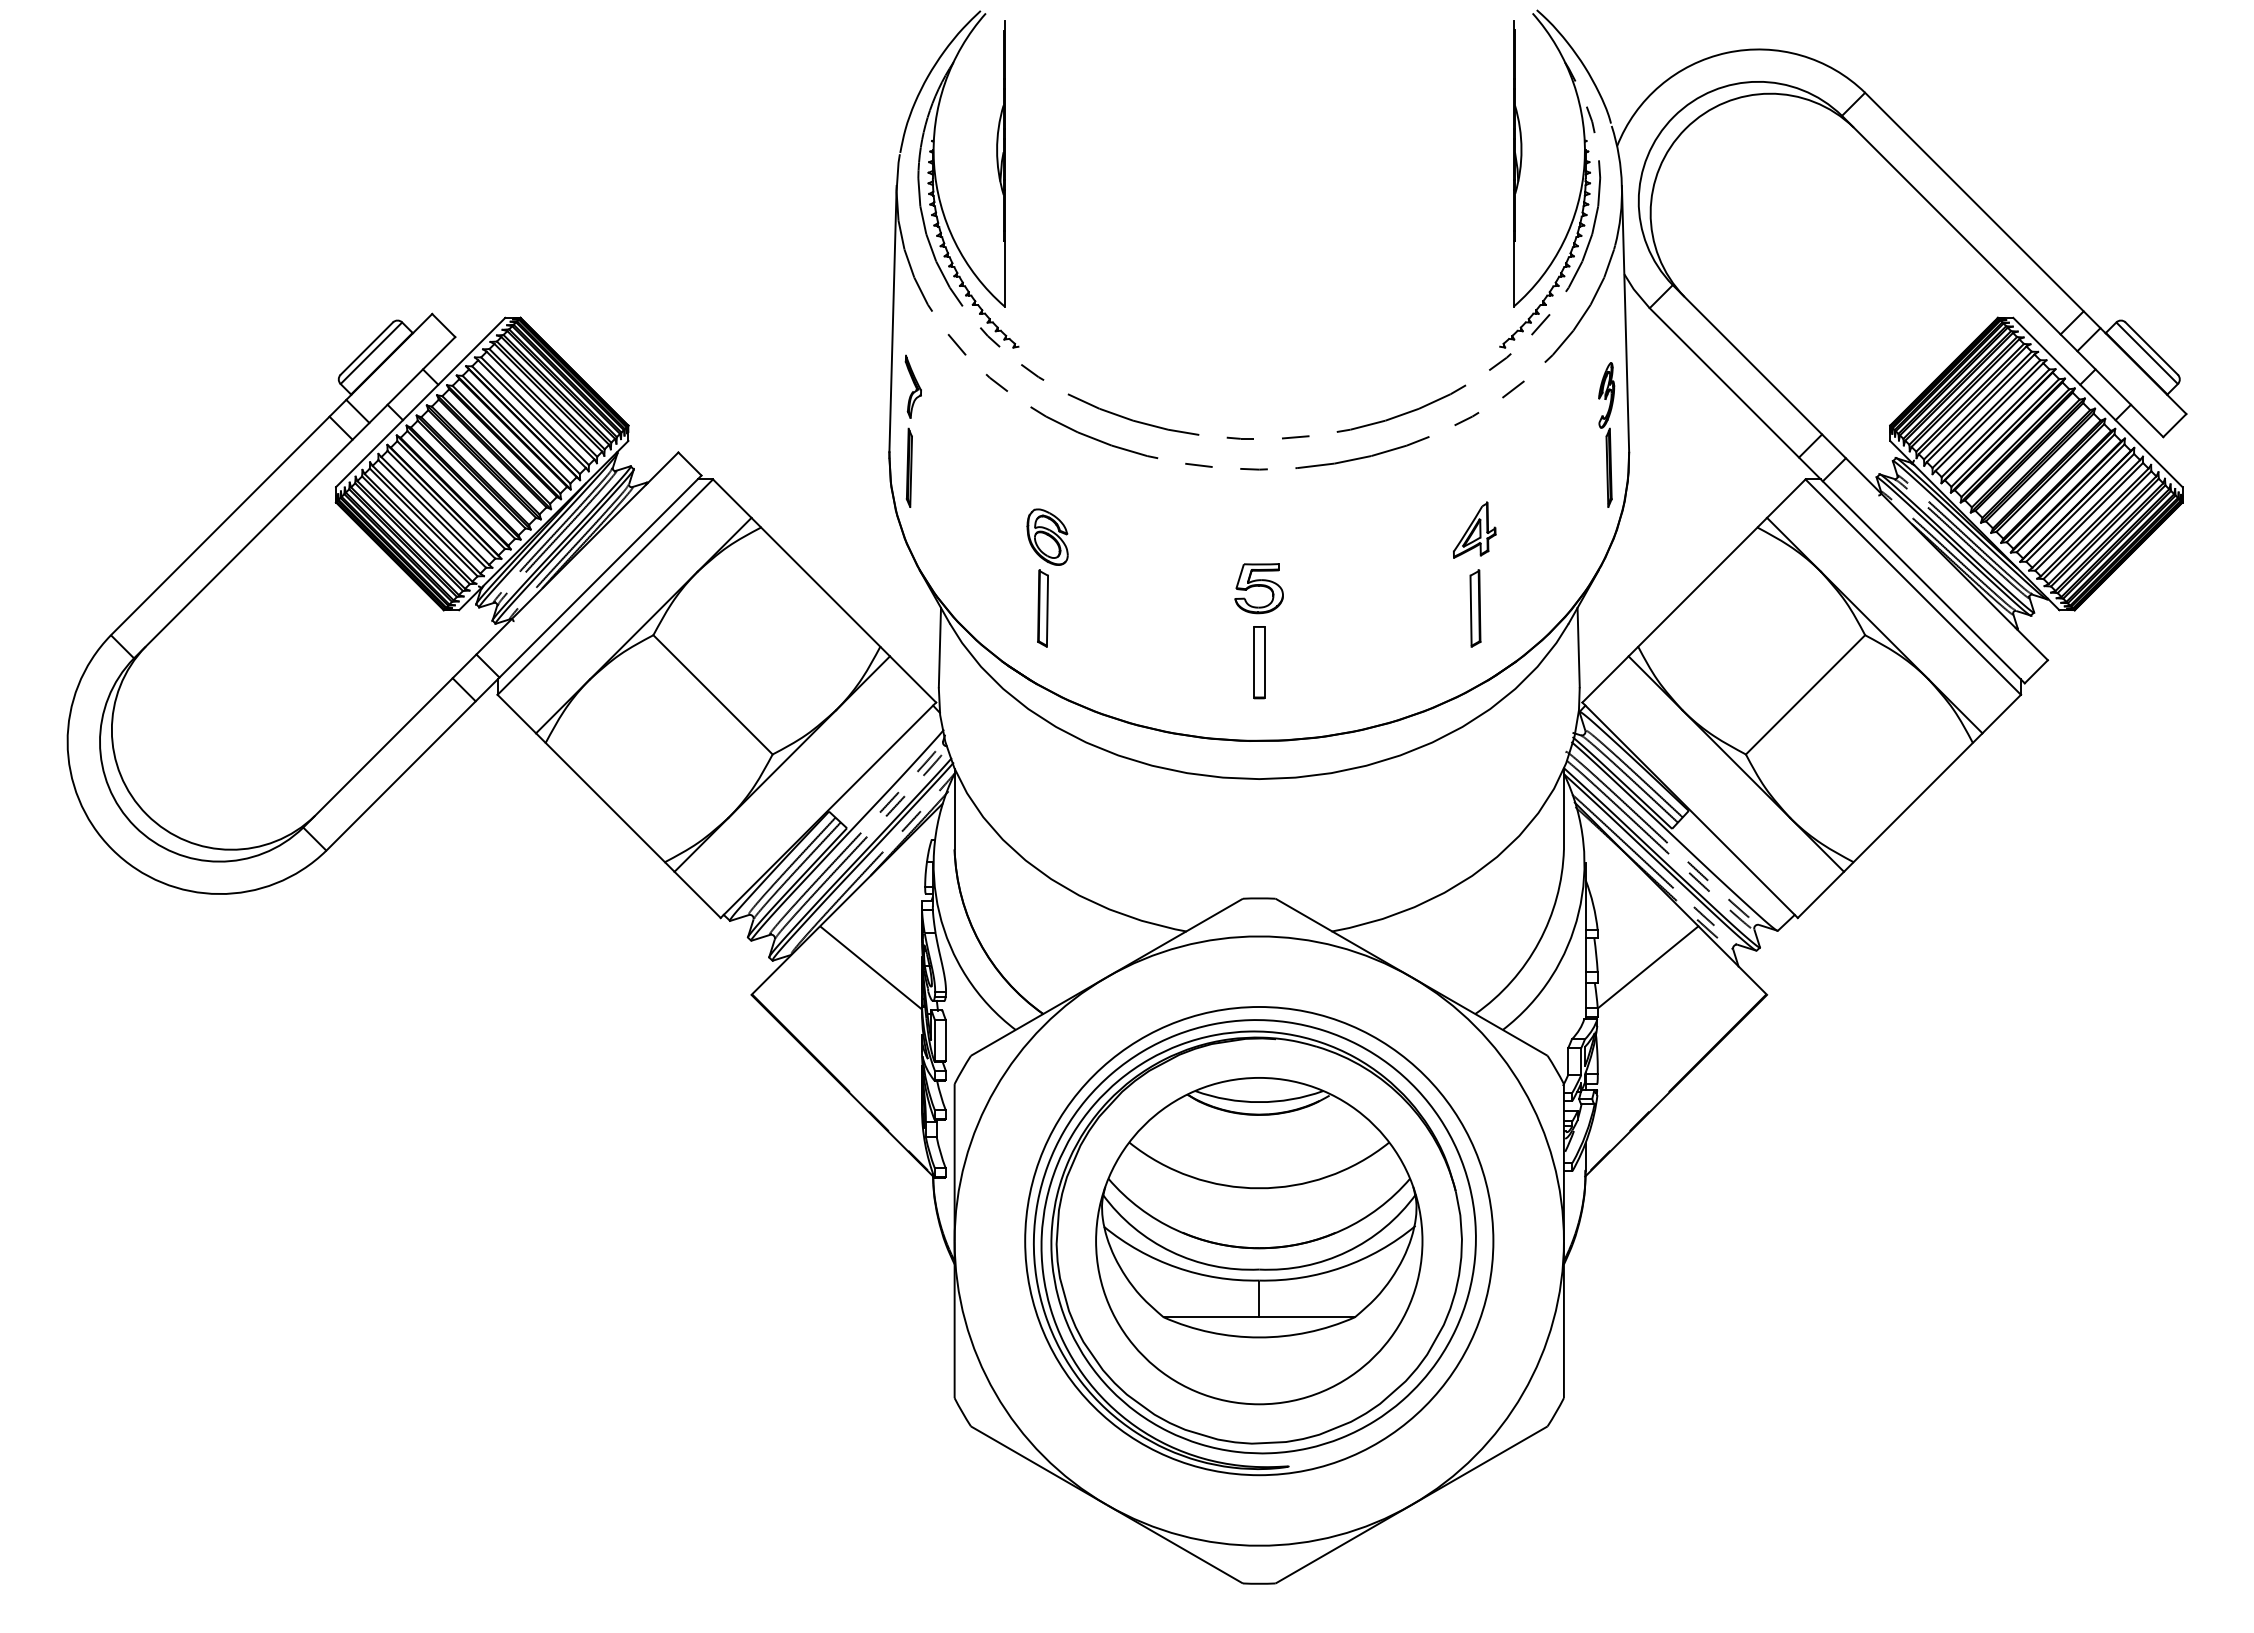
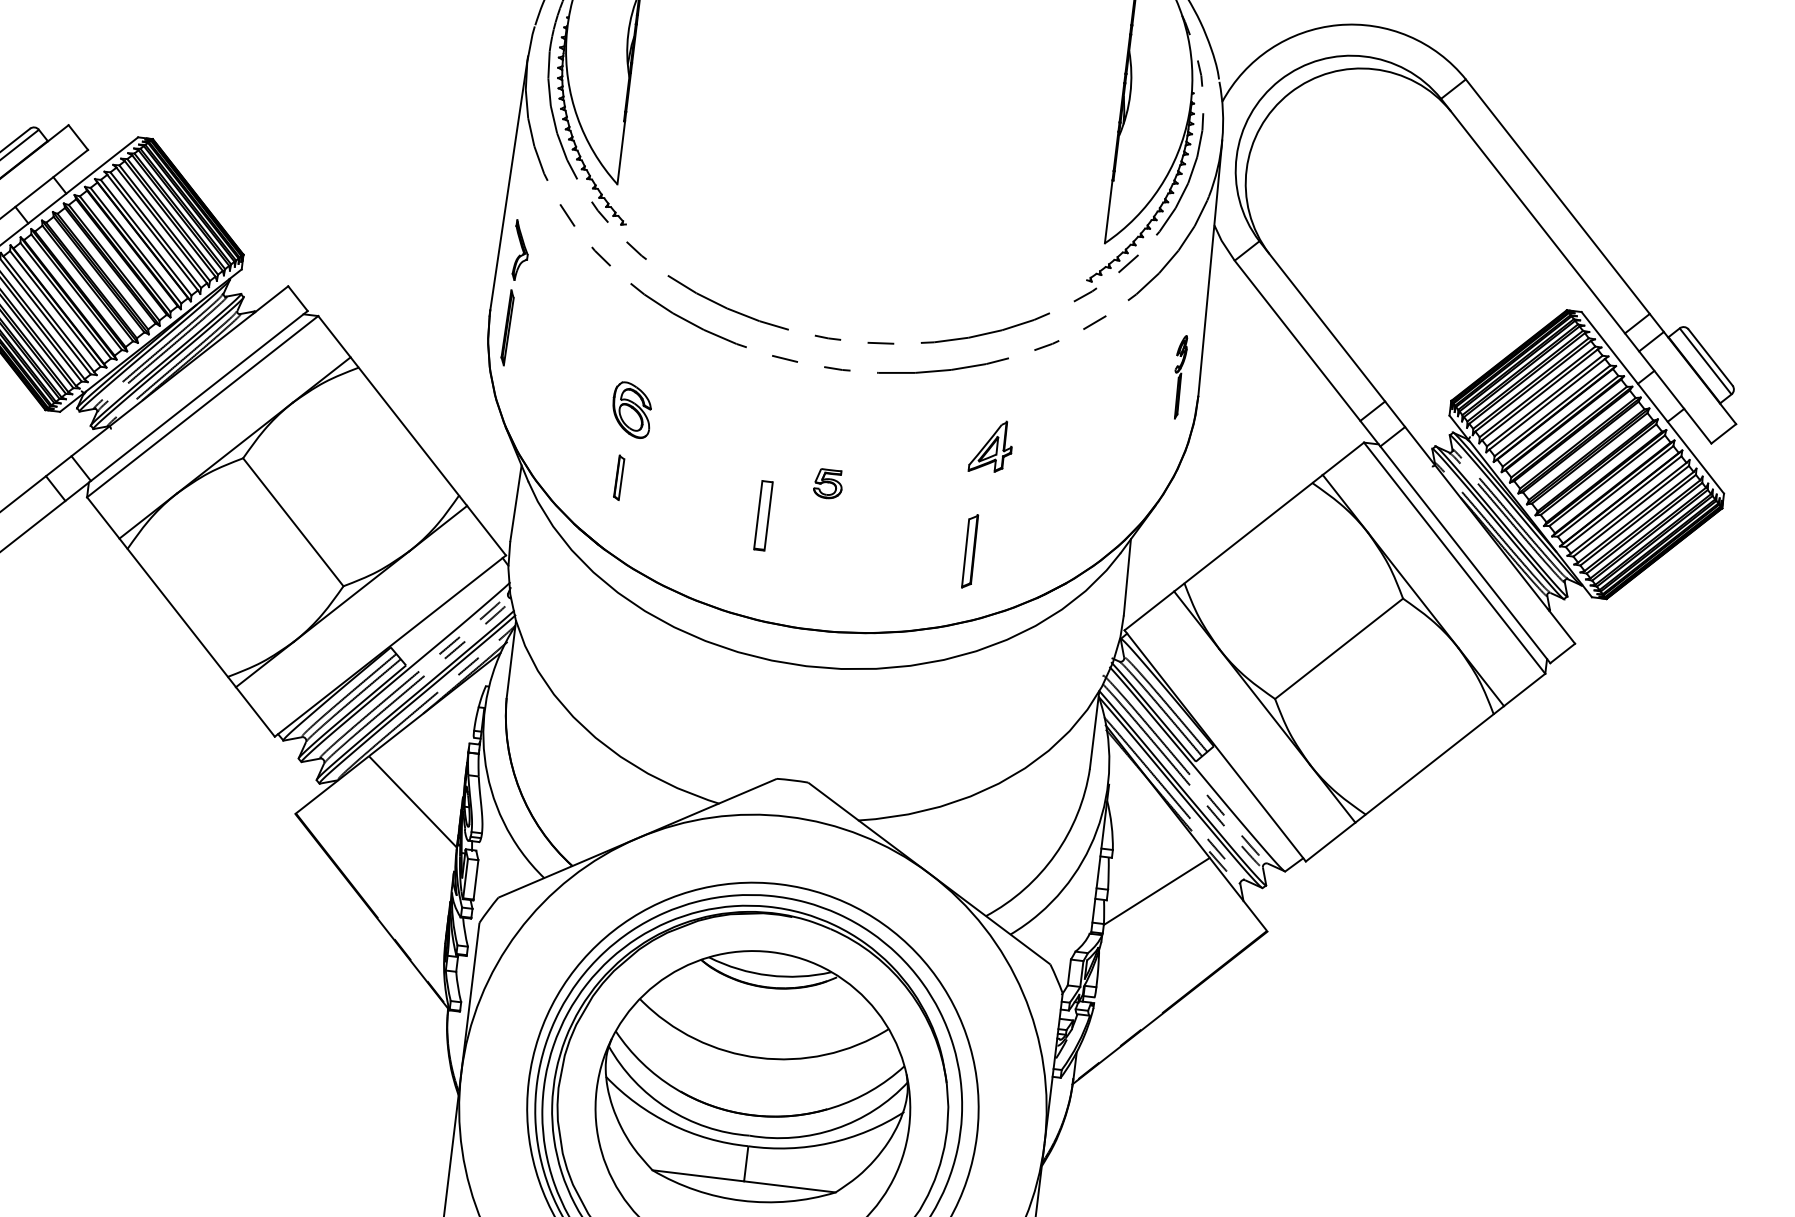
part: (1606, 434) -> (1178, 376), size x0.6
part: (1474, 529) -> (991, 446), moved
part: (1258, 588) -> (827, 483), size x0.6
part: (1042, 608) -> (618, 477), size x0.6
part: (1475, 608) -> (970, 551), moved
part: (1259, 662) -> (763, 515), moved

